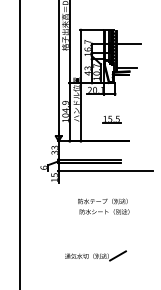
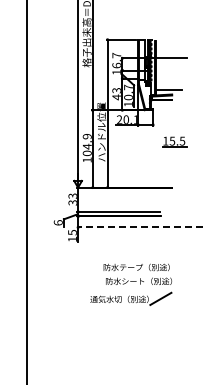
part: (111, 119) -> (174, 141), moved
line: (105, 171) -> (140, 227), solid -> dashed
part: (95, 255) -> (131, 298), moved

